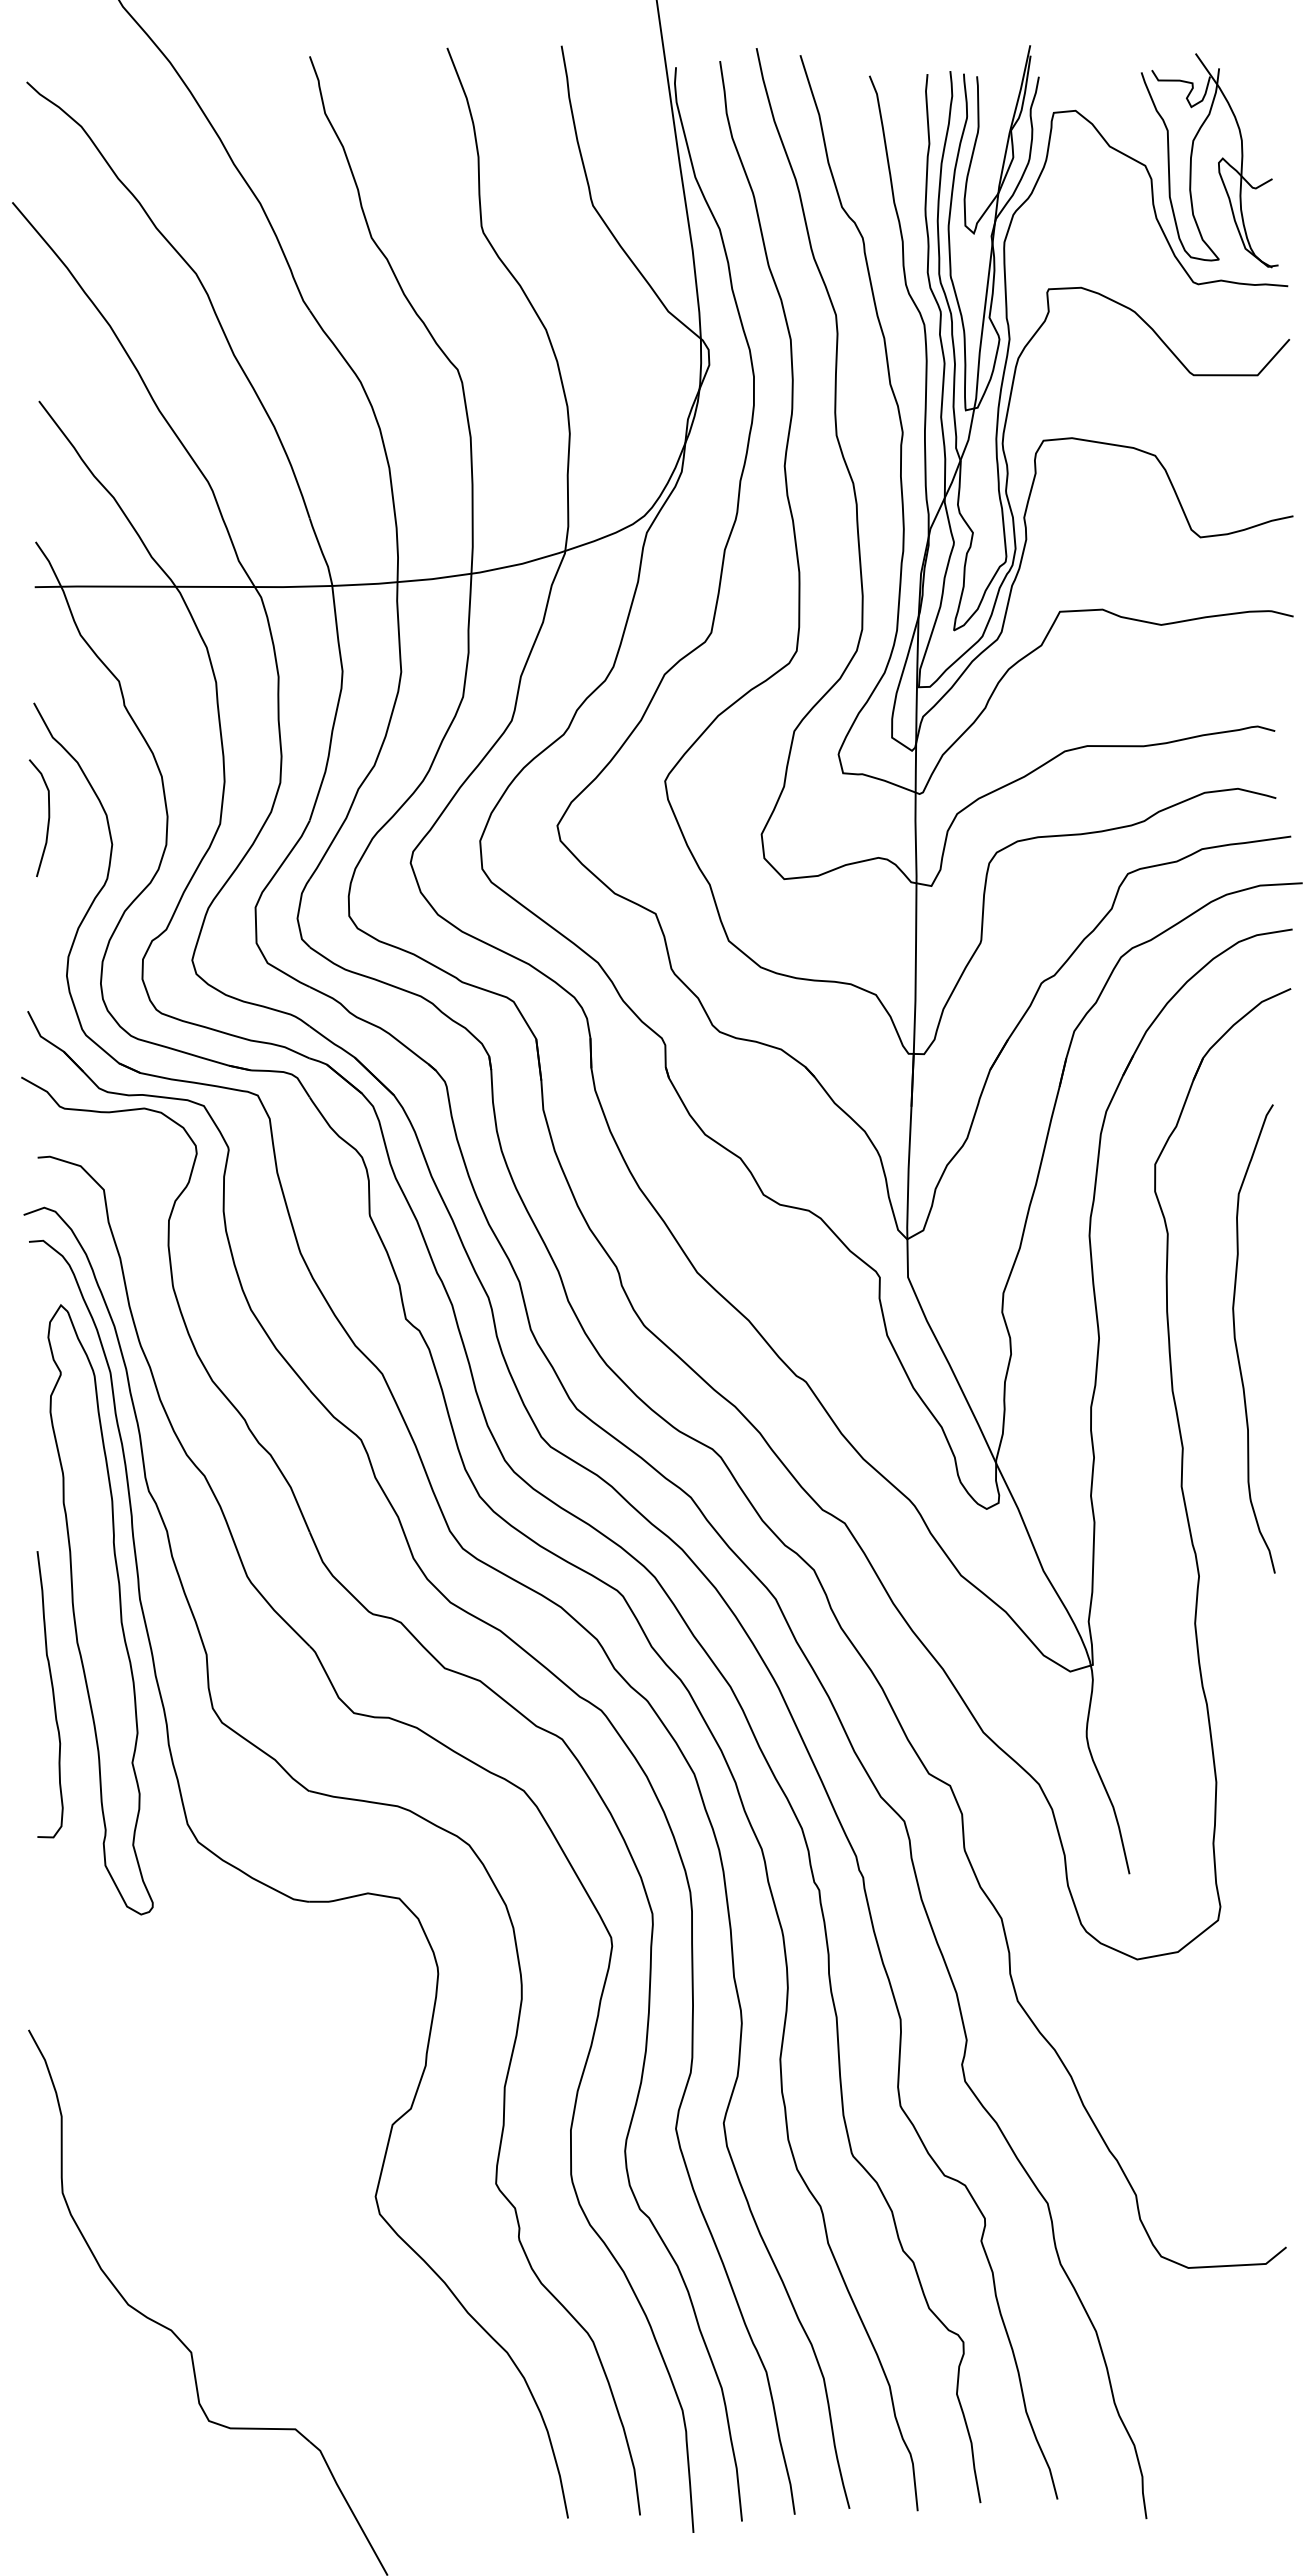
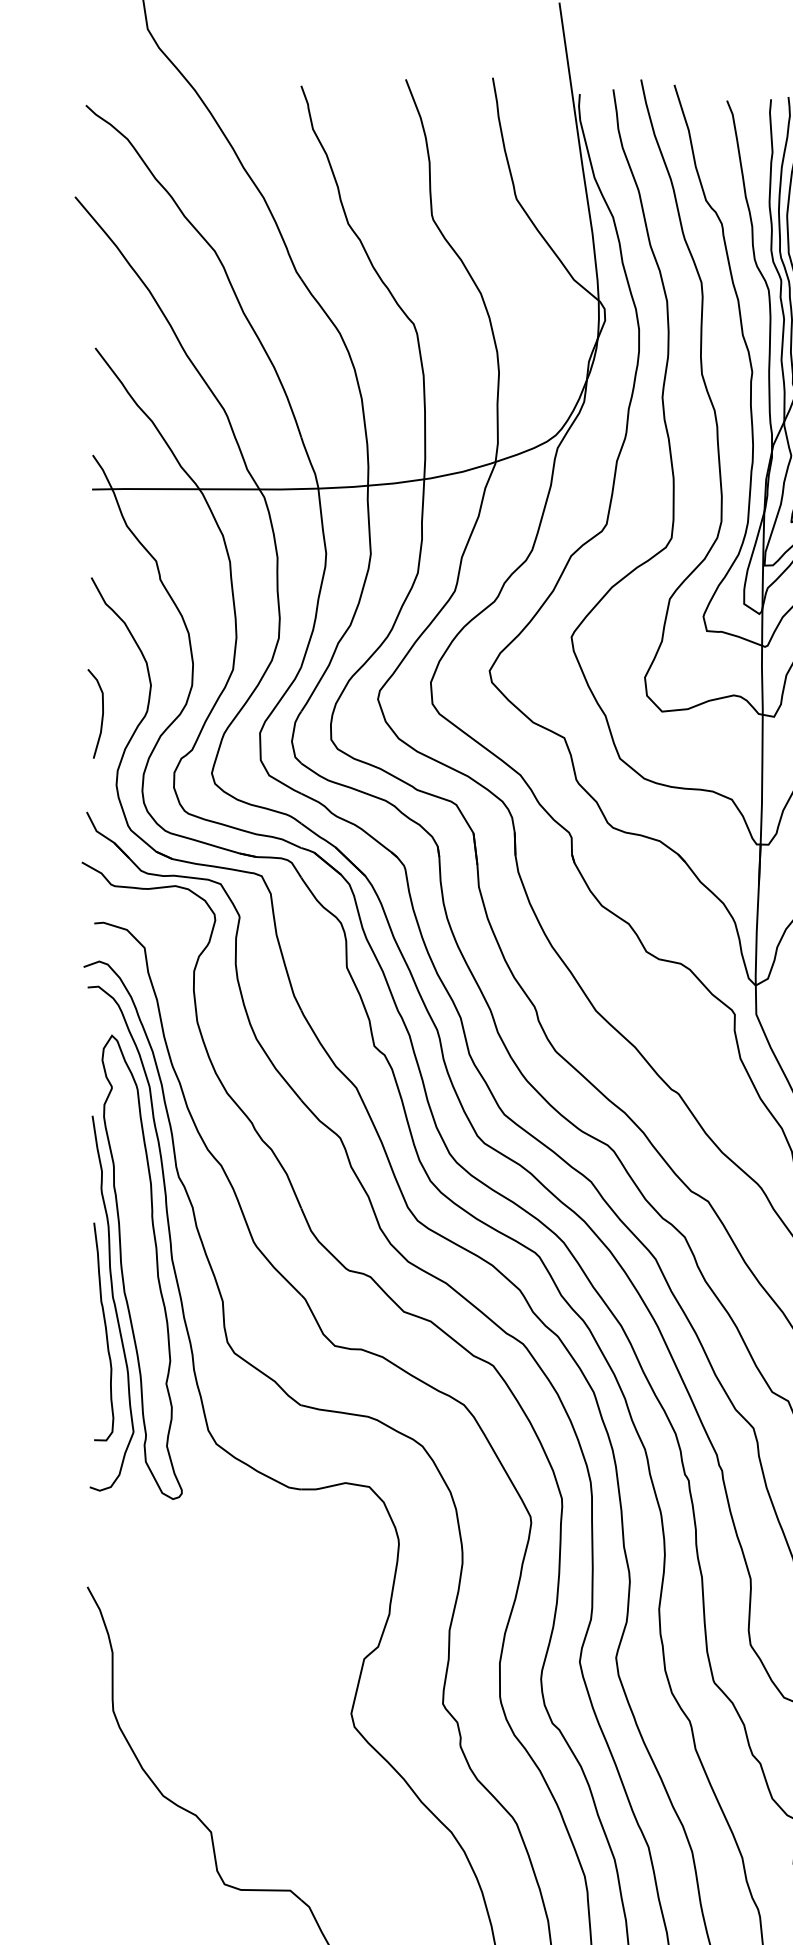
curve: (47, 821) -> (101, 716), moved
curve: (62, 1655) -> (113, 1302), added

